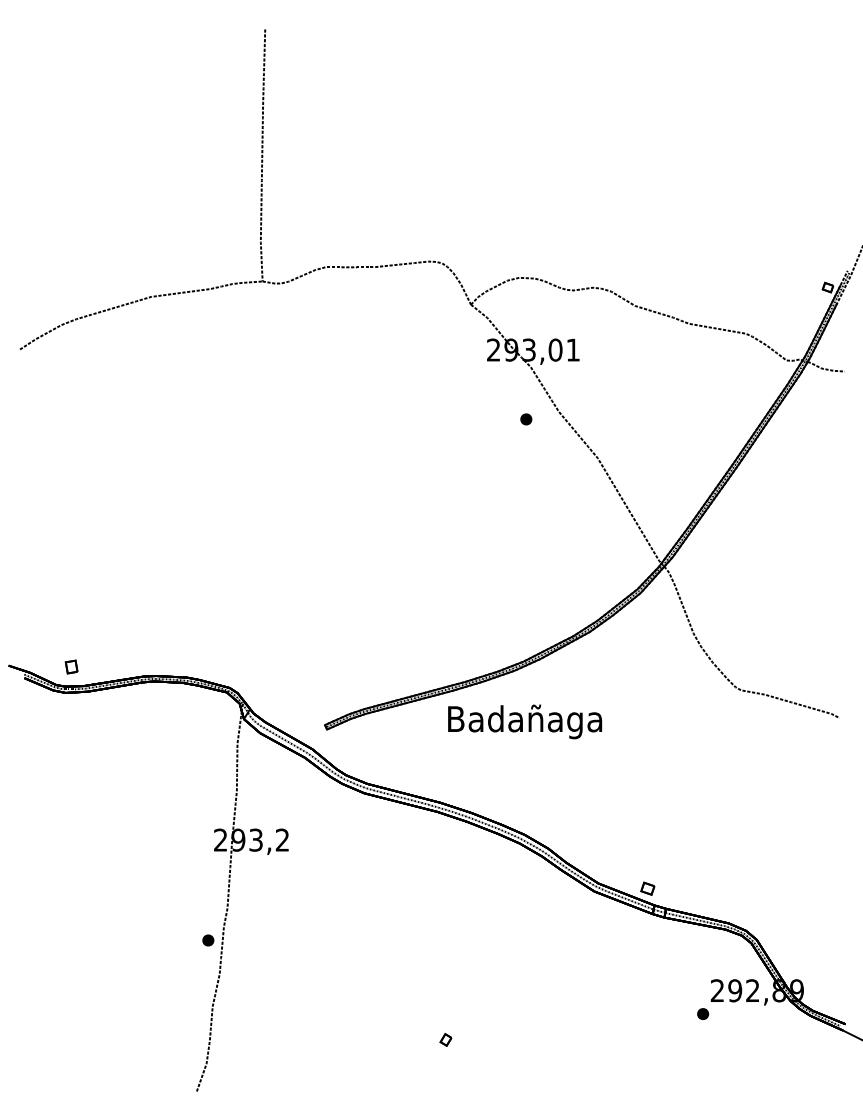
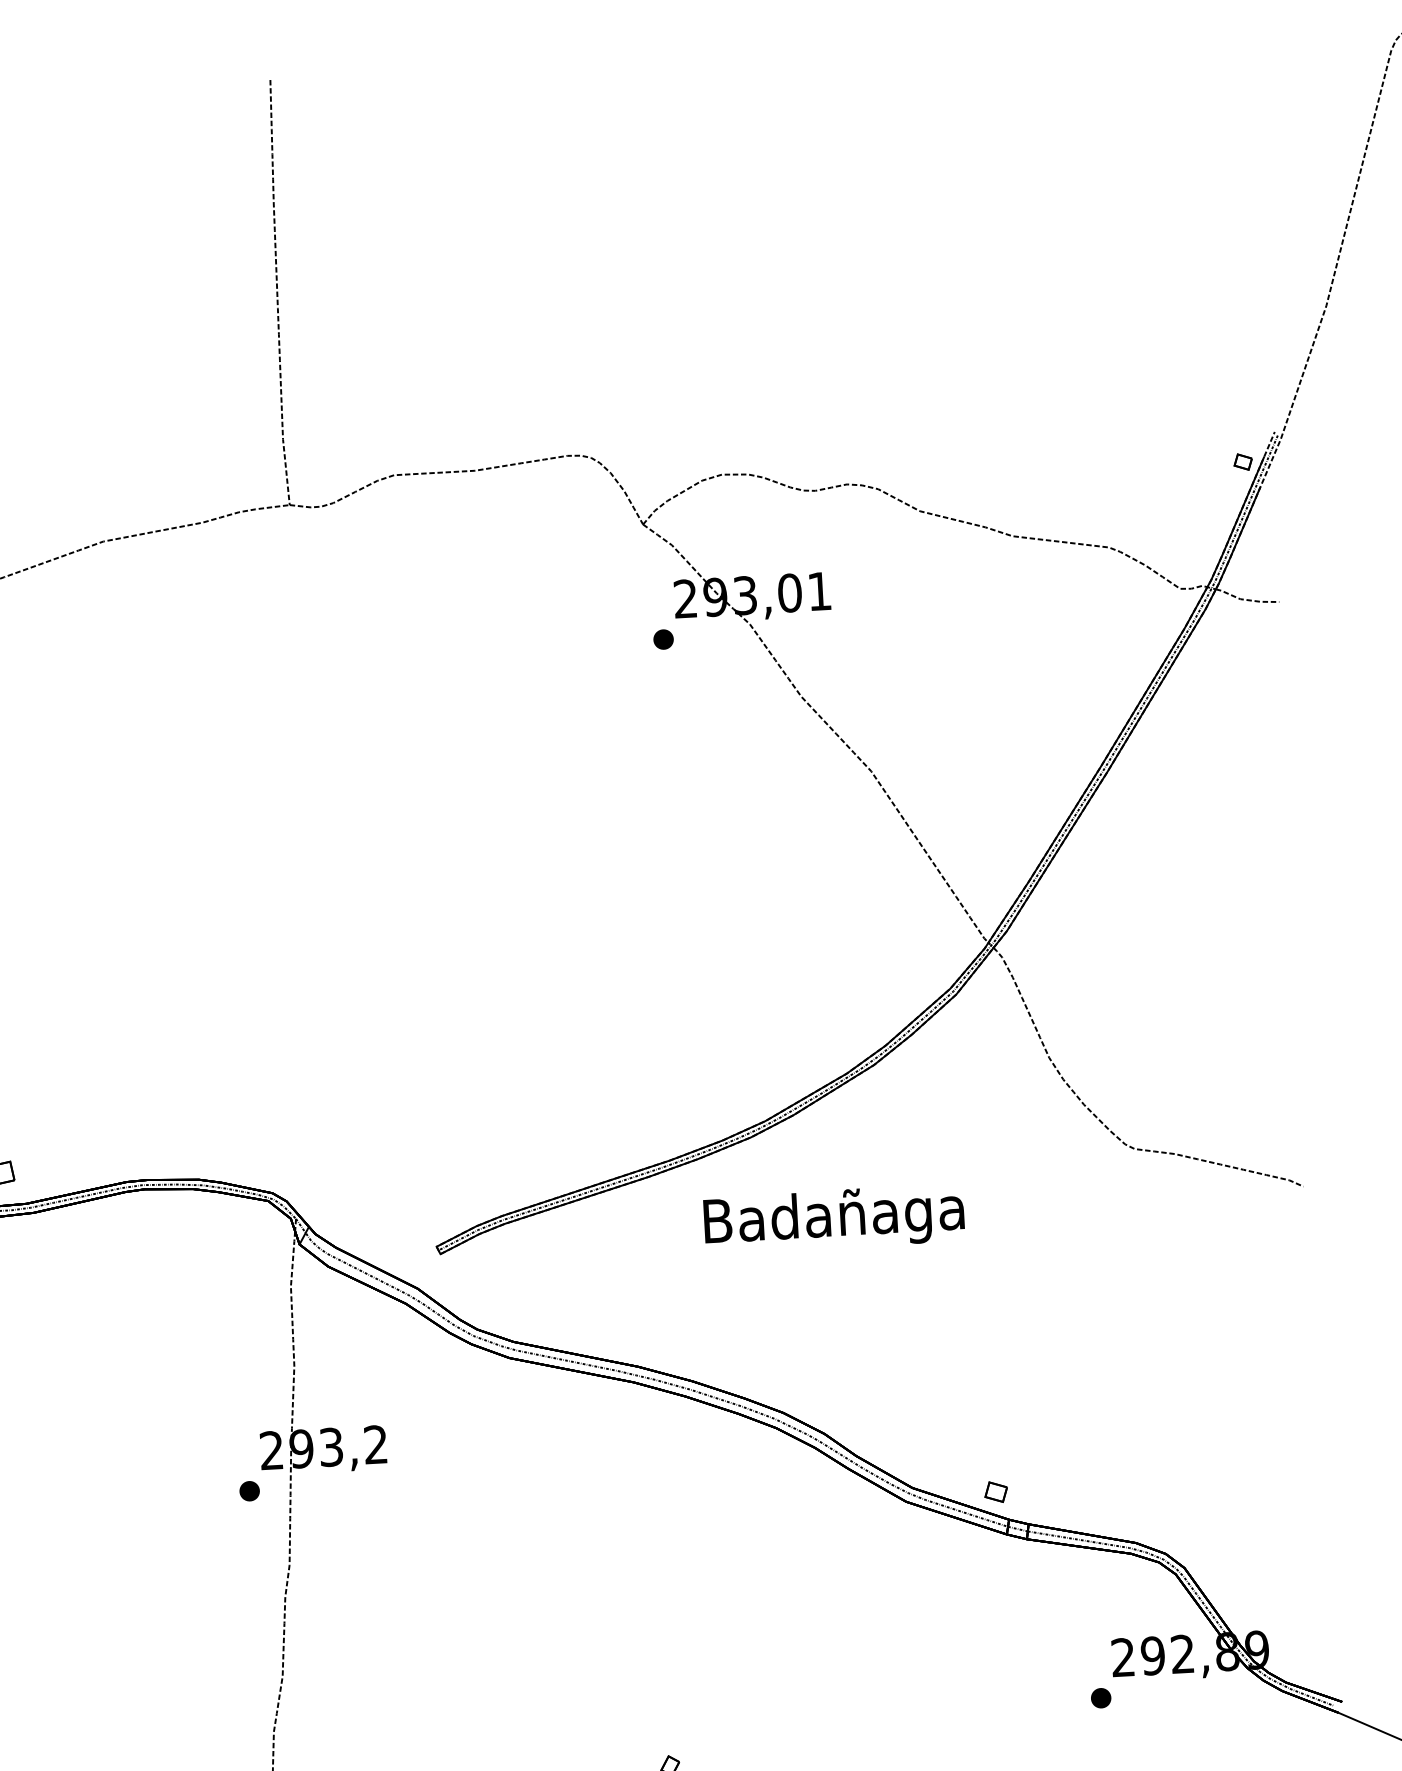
part: (526, 419) -> (663, 639), moved
text: (525, 721) -> (834, 1218), moved
part: (208, 940) -> (249, 1491), moved

